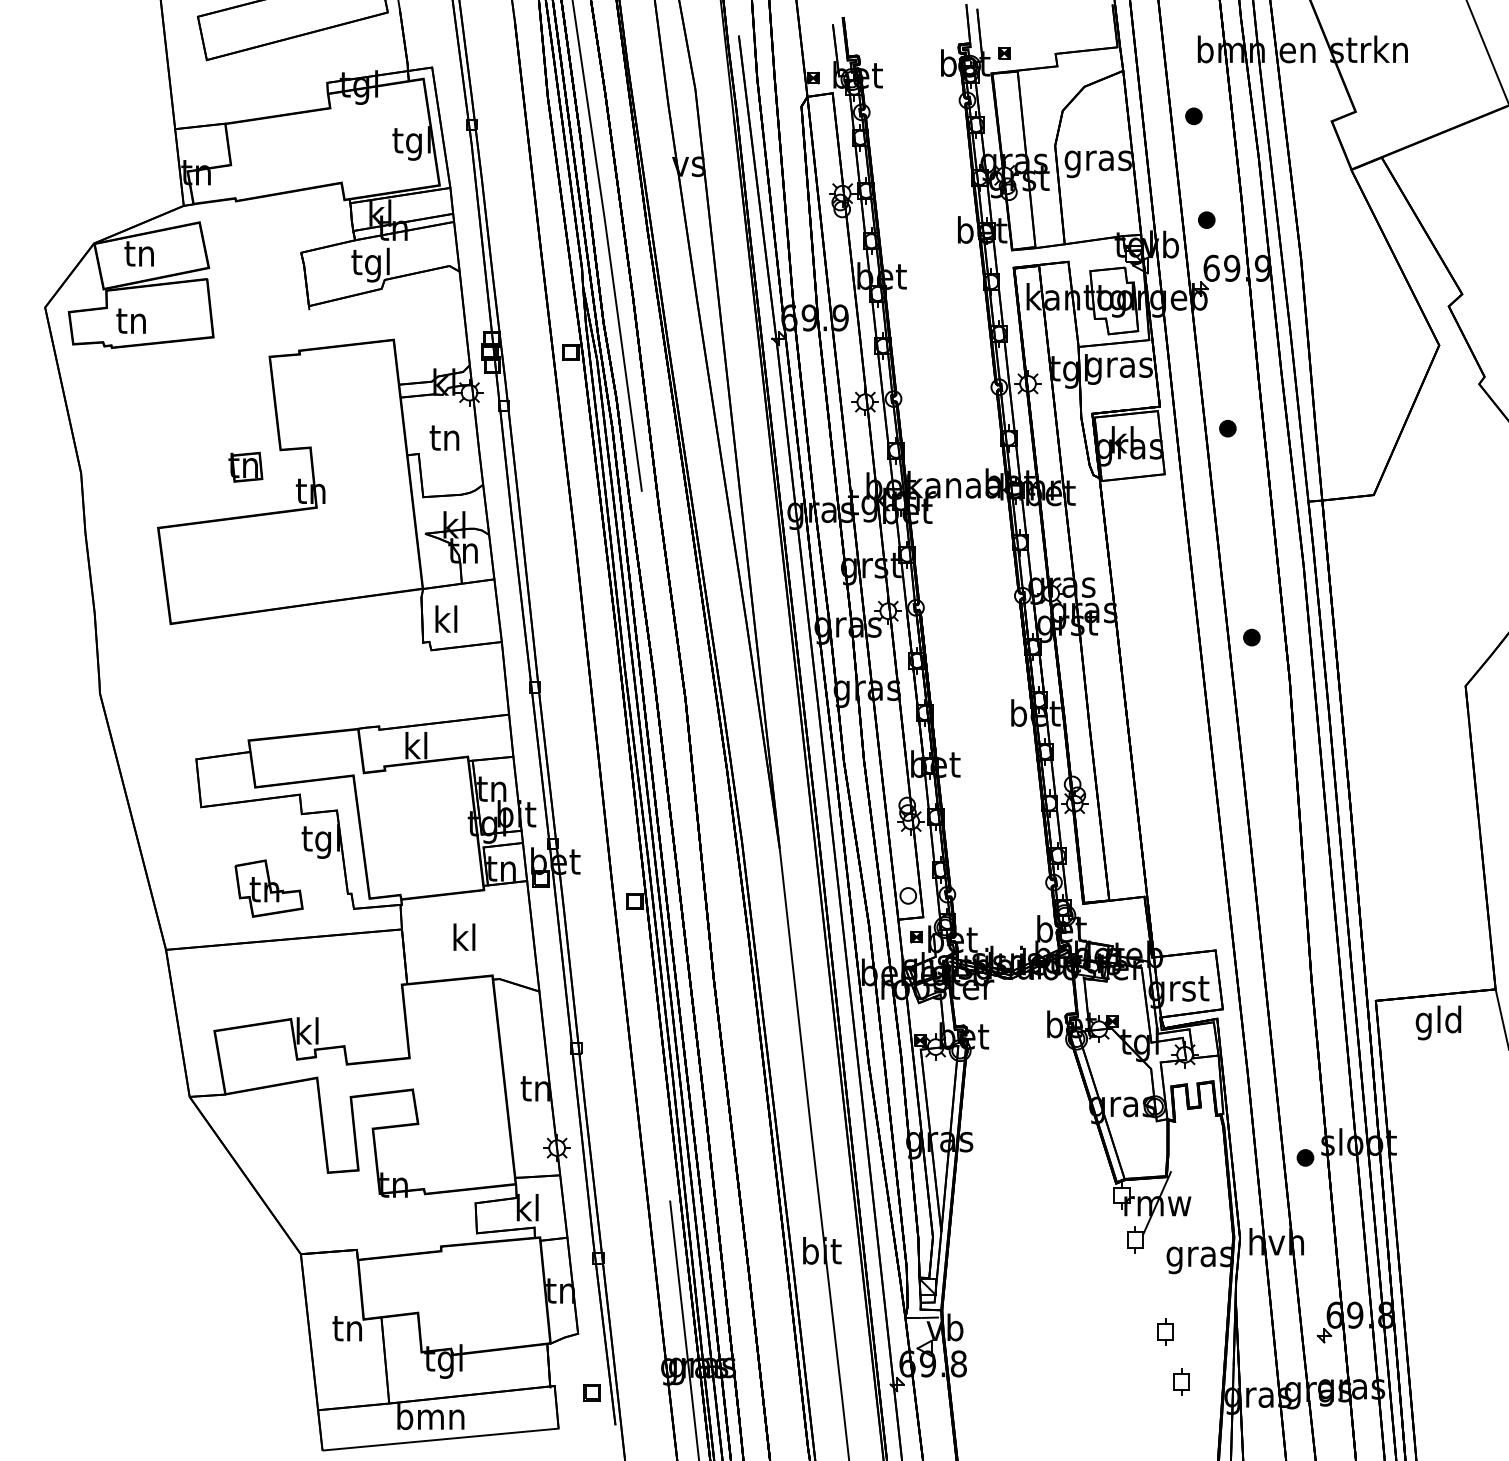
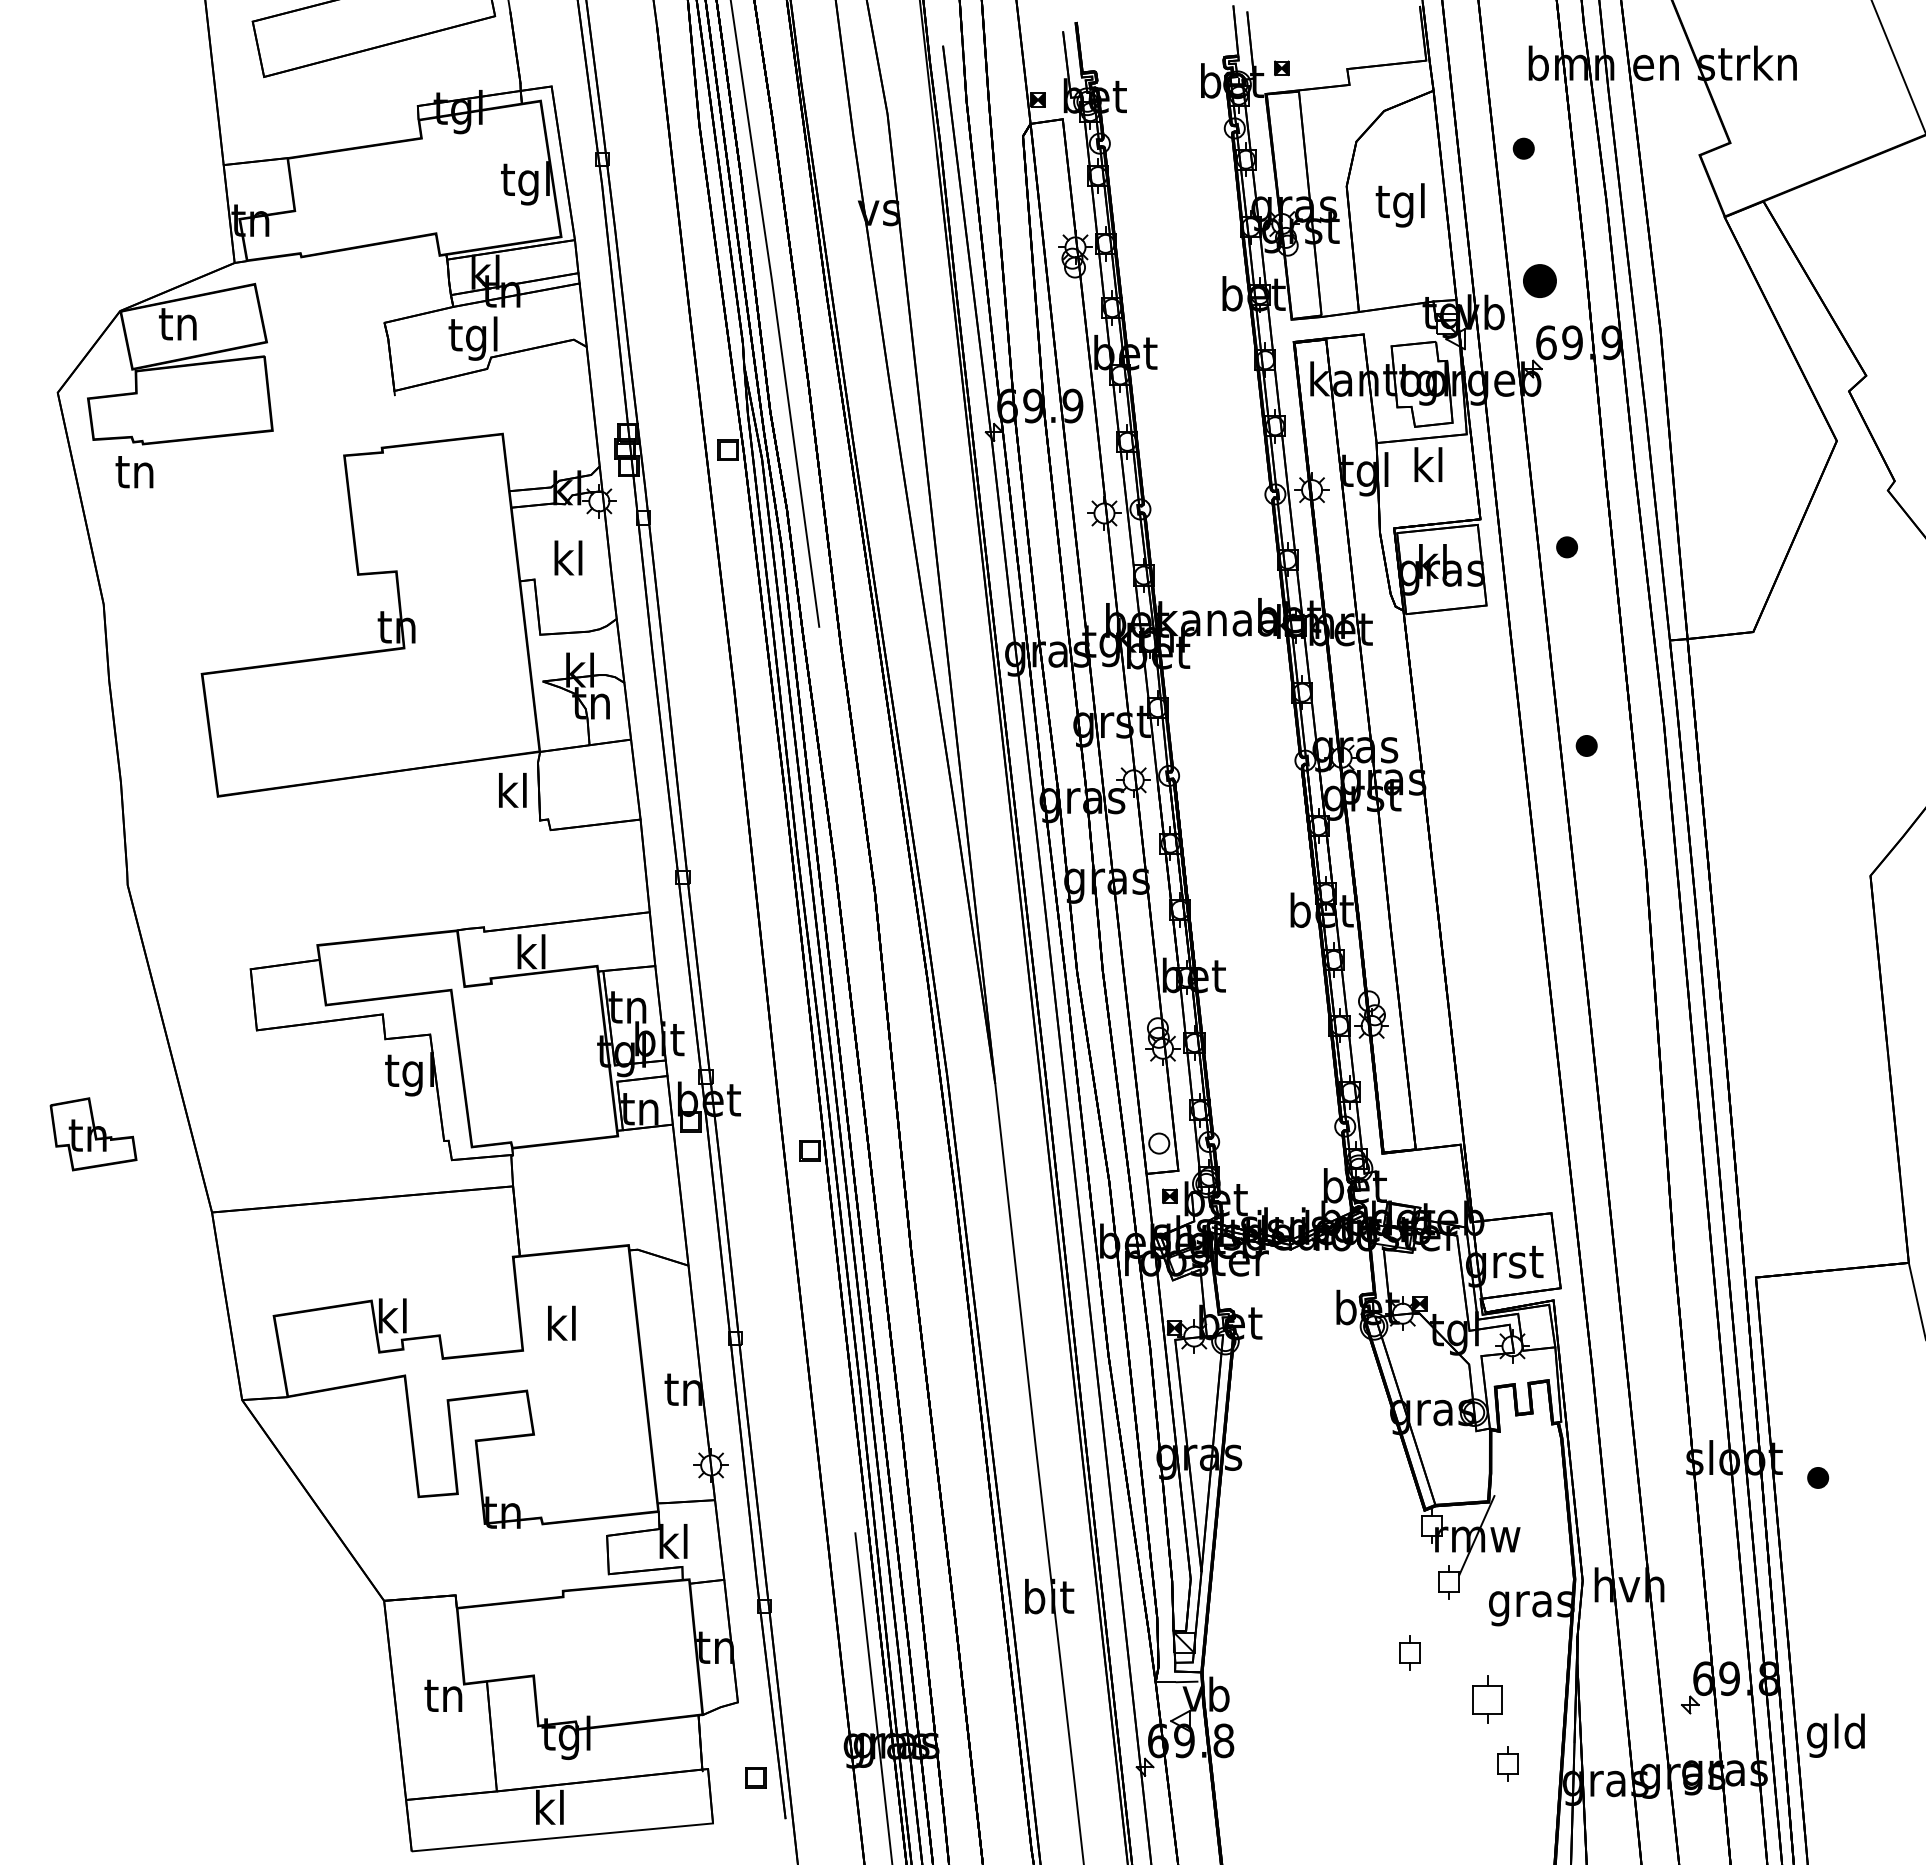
text: (1098, 160) -> (1401, 205), gras -> tgl
part: (1207, 220) -> (1540, 281), size x1.6
text: (131, 321) -> (134, 472), moved
text: (1120, 367) -> (1429, 469), gras -> kl
text: (444, 436) -> (567, 557), tn -> kl
part: (245, 467) -> (313, 596), removed
text: (446, 619) -> (512, 790), moved
part: (1251, 637) -> (1586, 745), moved
part: (269, 888) -> (93, 1134), moved
text: (464, 936) -> (561, 1322), moved
text: (1438, 1022) -> (1835, 1735), moved
part: (1305, 1157) -> (1818, 1477), moved
part: (1104, 1294) -> (1409, 1652), added
part: (1165, 1331) -> (1487, 1699), size x1.4
text: (430, 1416) -> (549, 1807), bmn -> kl

